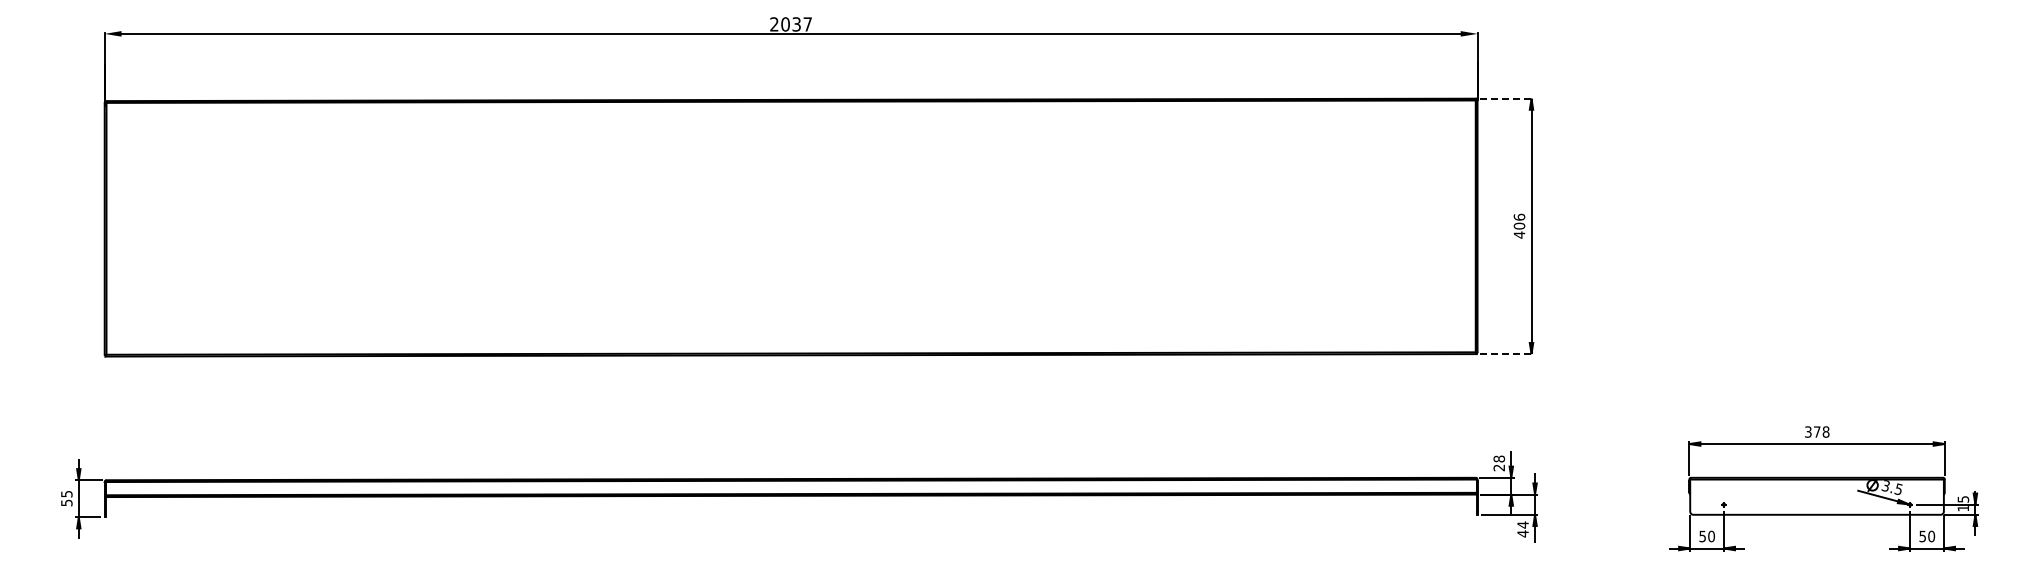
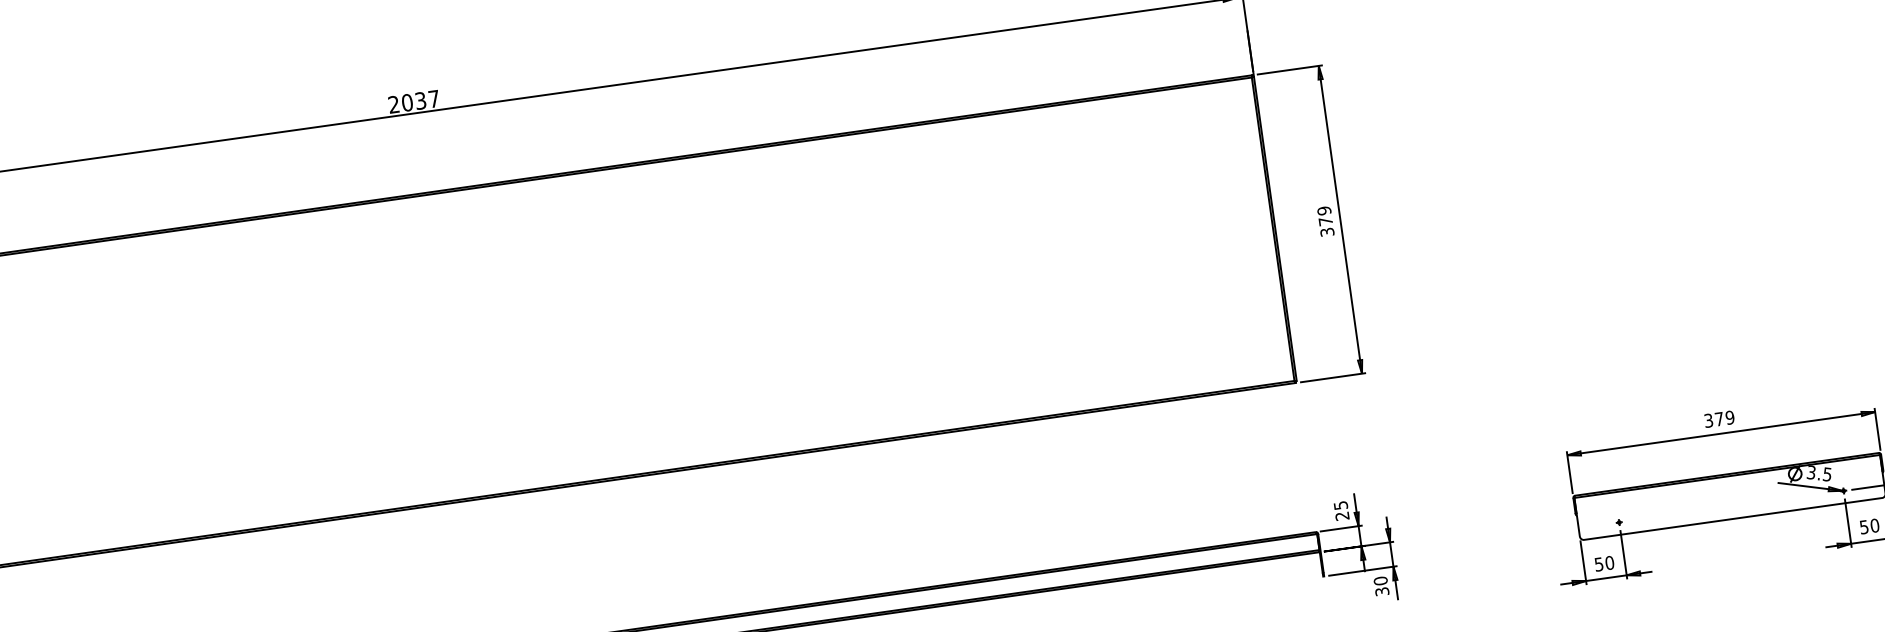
line: (1508, 98) -> (1290, 69), dashed -> solid
text: (1519, 225) -> (1325, 220), 406 -> 379
line: (1508, 354) -> (1334, 378), dashed -> solid
text: (1825, 431) -> (1729, 417), 378 -> 379
text: (1499, 458) -> (1341, 504), 28 -> 25
text: (1522, 529) -> (1380, 586), 44 -> 30

